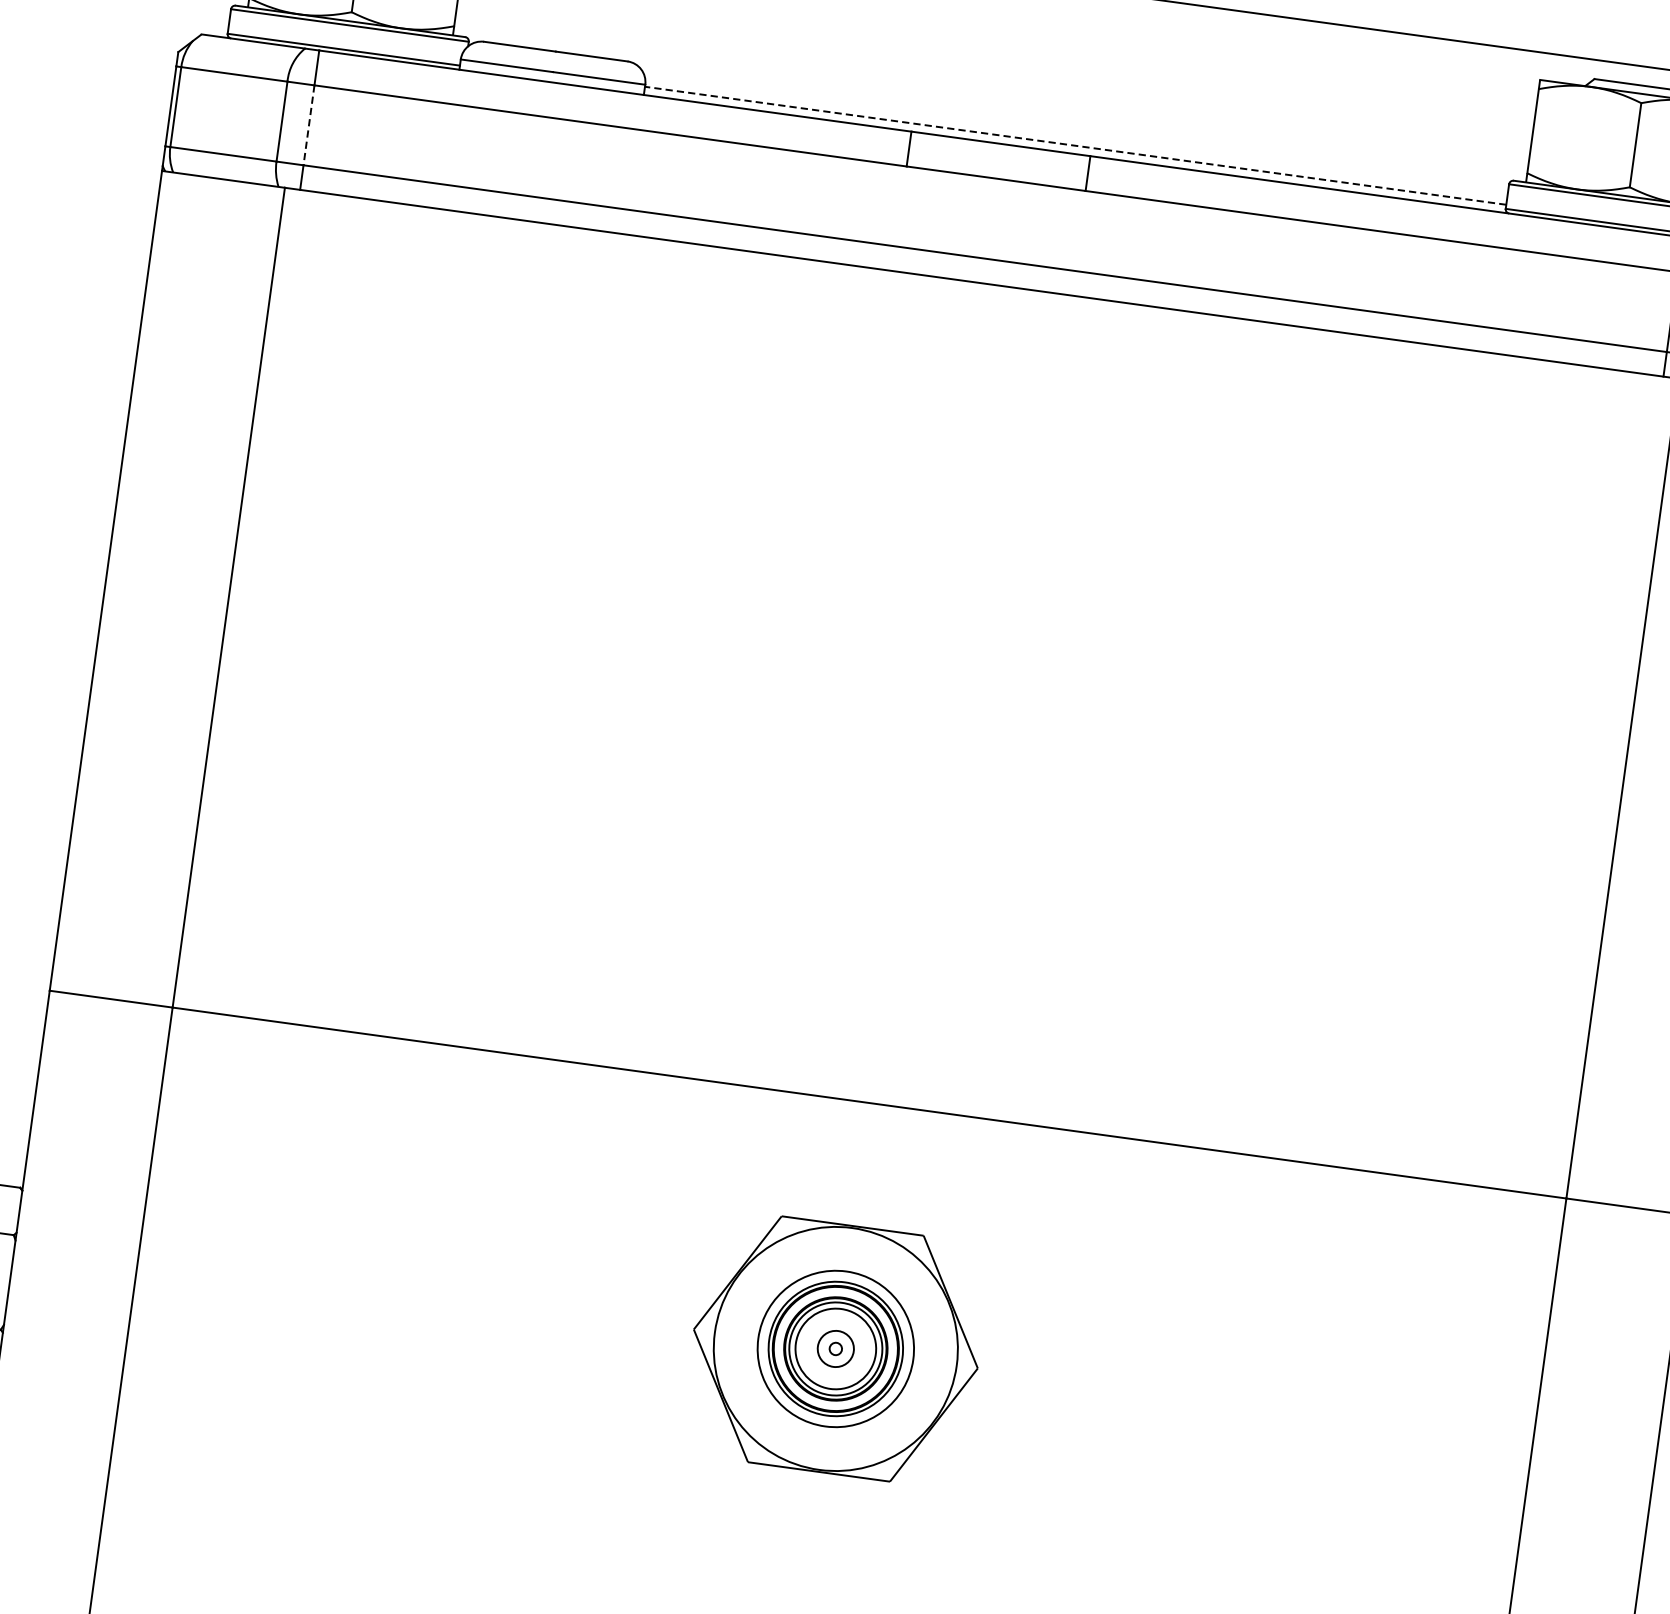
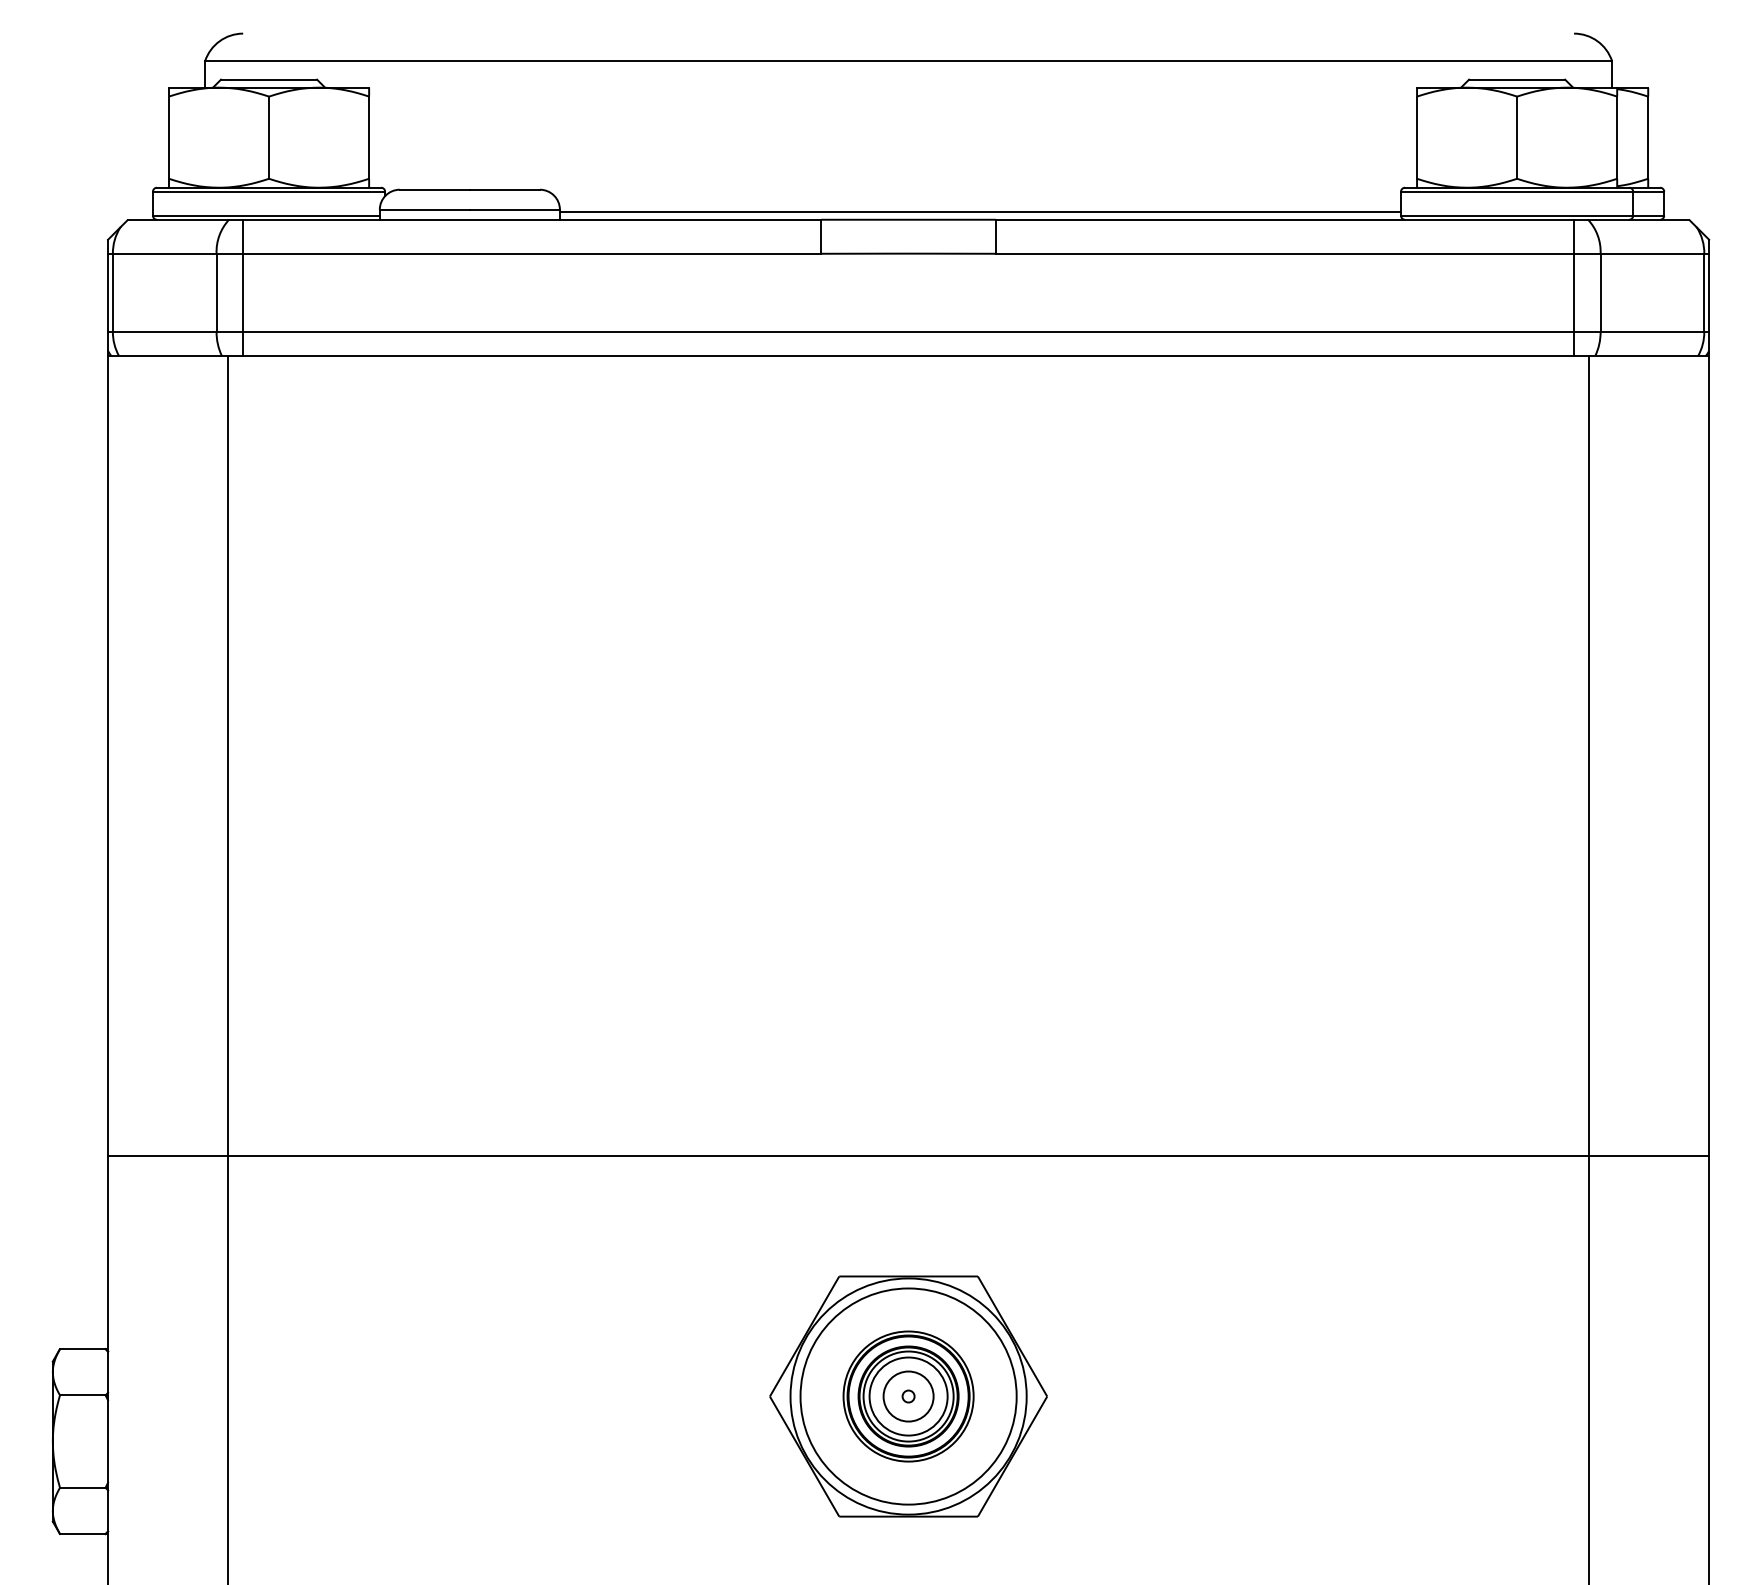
line: (308, 125) -> (242, 293), dashed -> solid
line: (1075, 145) -> (980, 211), dashed -> solid
circle: (835, 1348) -> (908, 1396), size x1.43
circle: (835, 1348) -> (908, 1396), size x1.43

